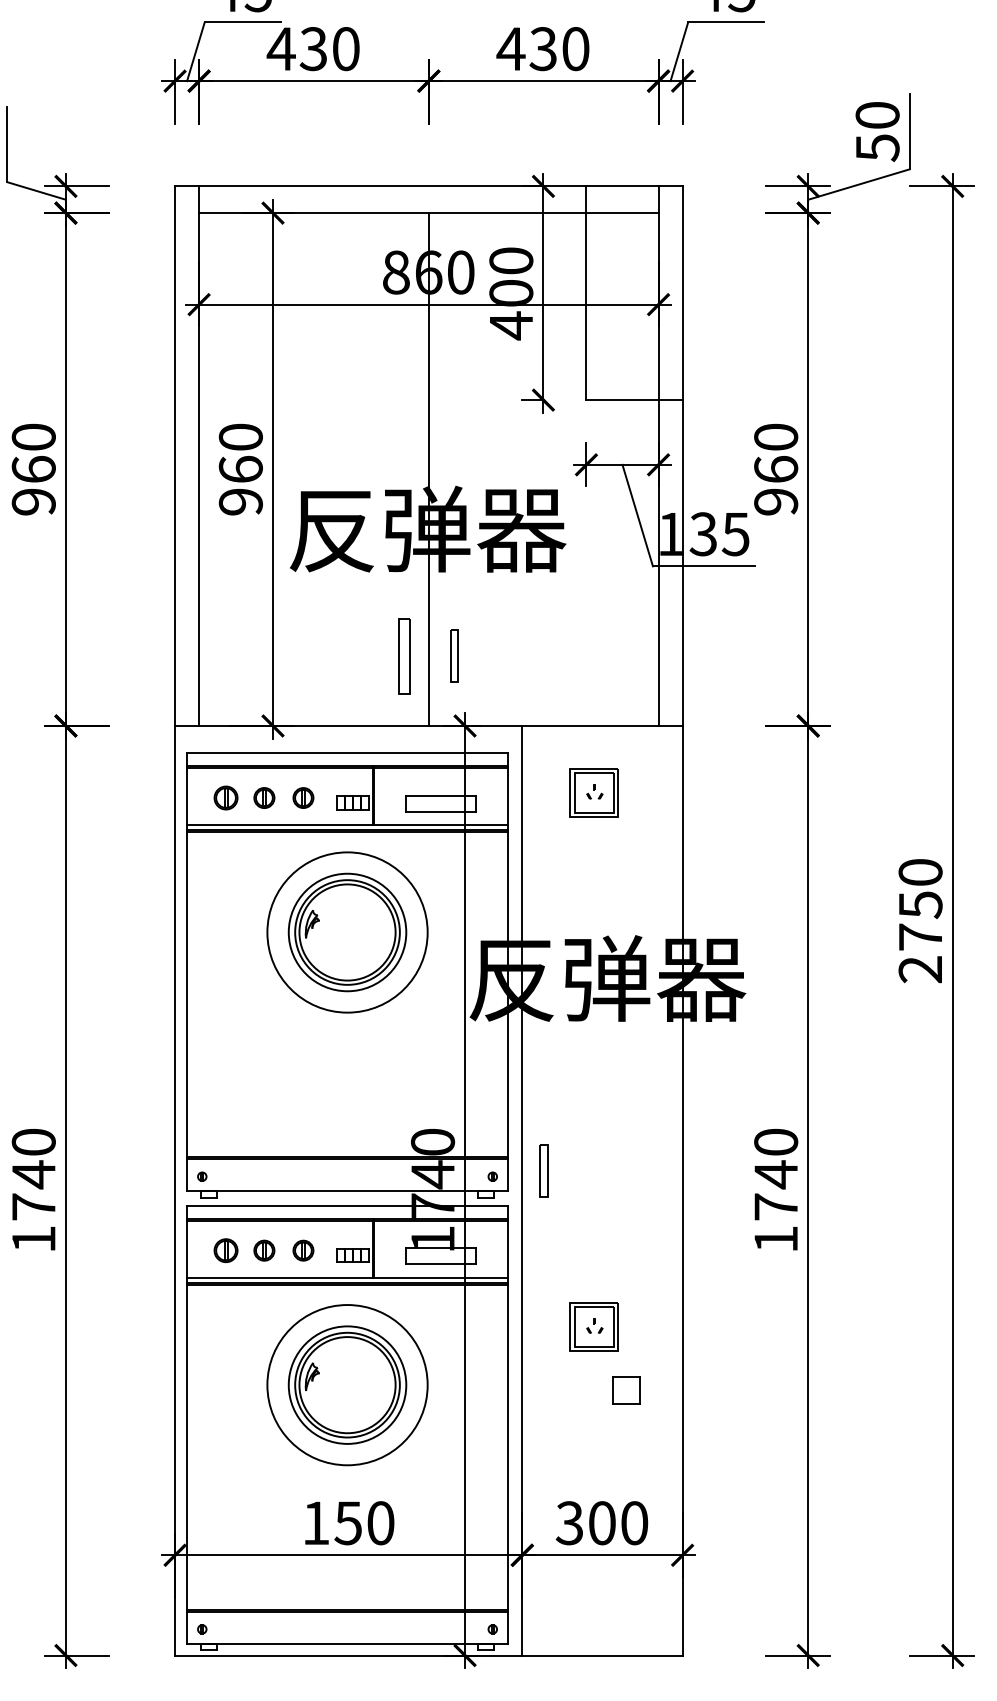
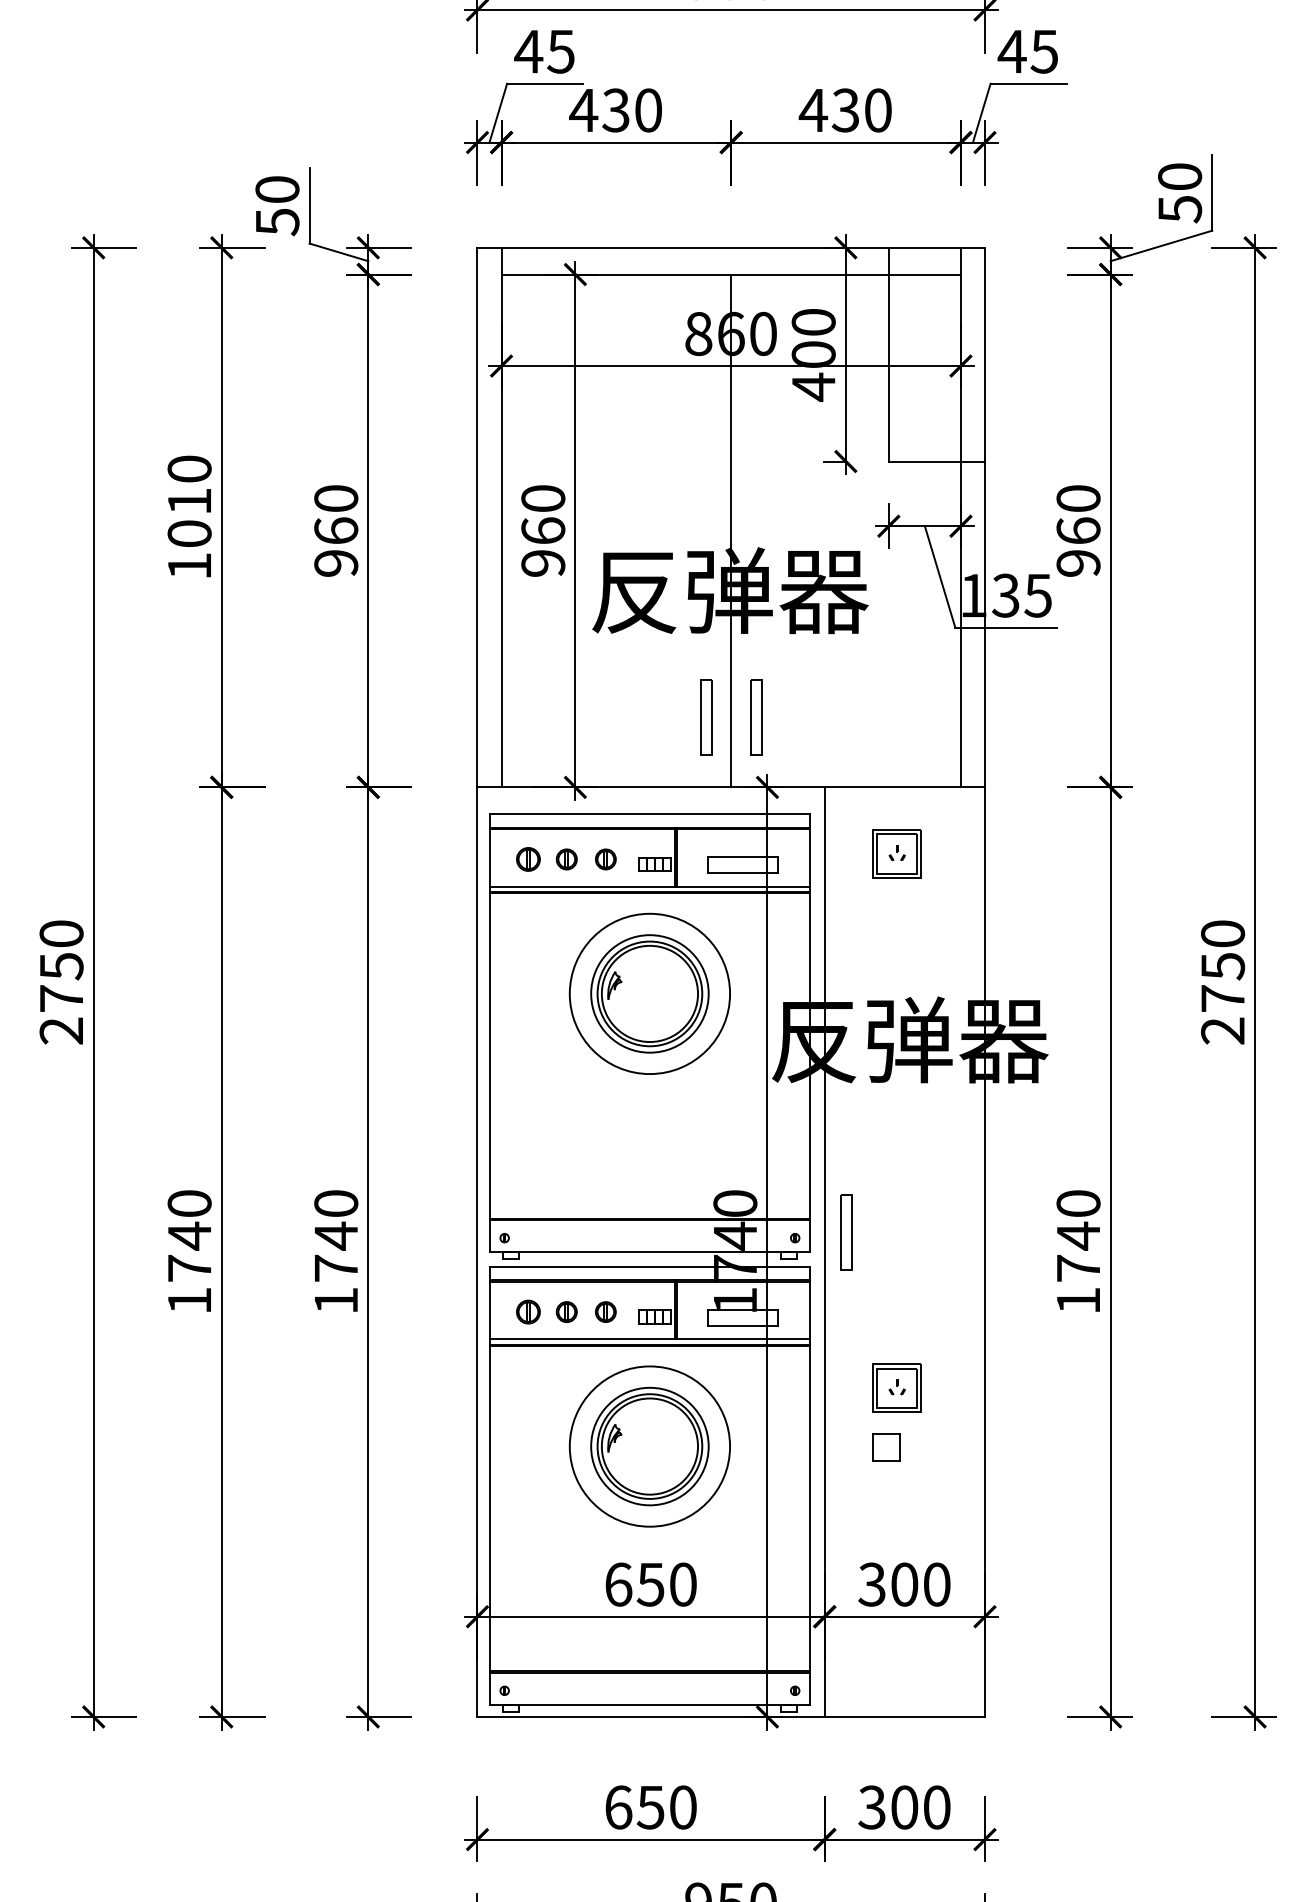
part: (454, 656) -> (756, 717), size x1.43
part: (544, 1171) -> (846, 1232), size x1.43
part: (627, 1391) -> (886, 1447), moved
text: (316, 1523) -> (618, 1584), 150 -> 650

